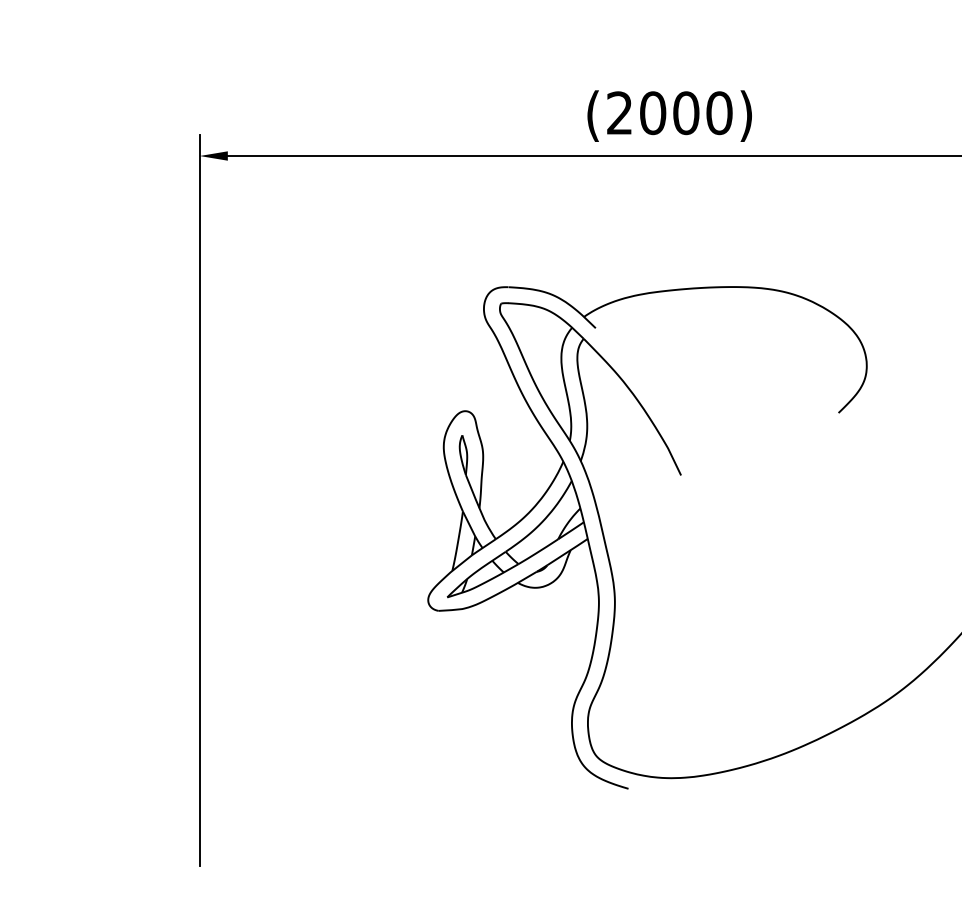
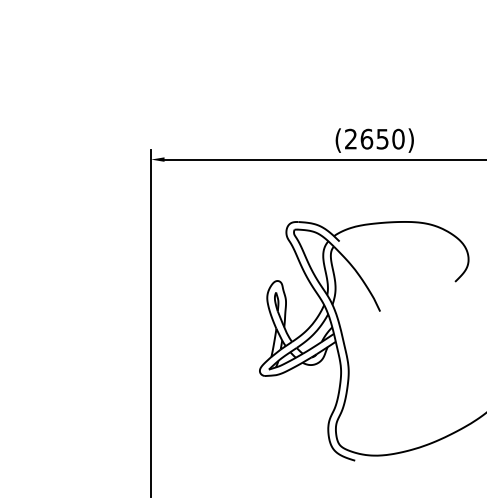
text: (669, 111) -> (374, 138), (2000) -> (2650)

